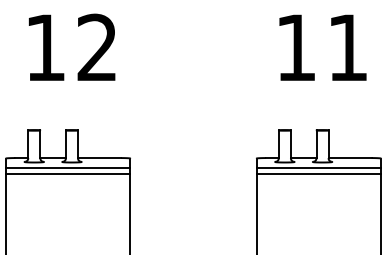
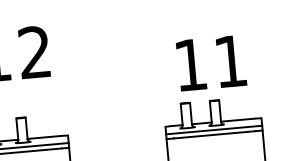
text: (322, 47) -> (211, 62), moved

